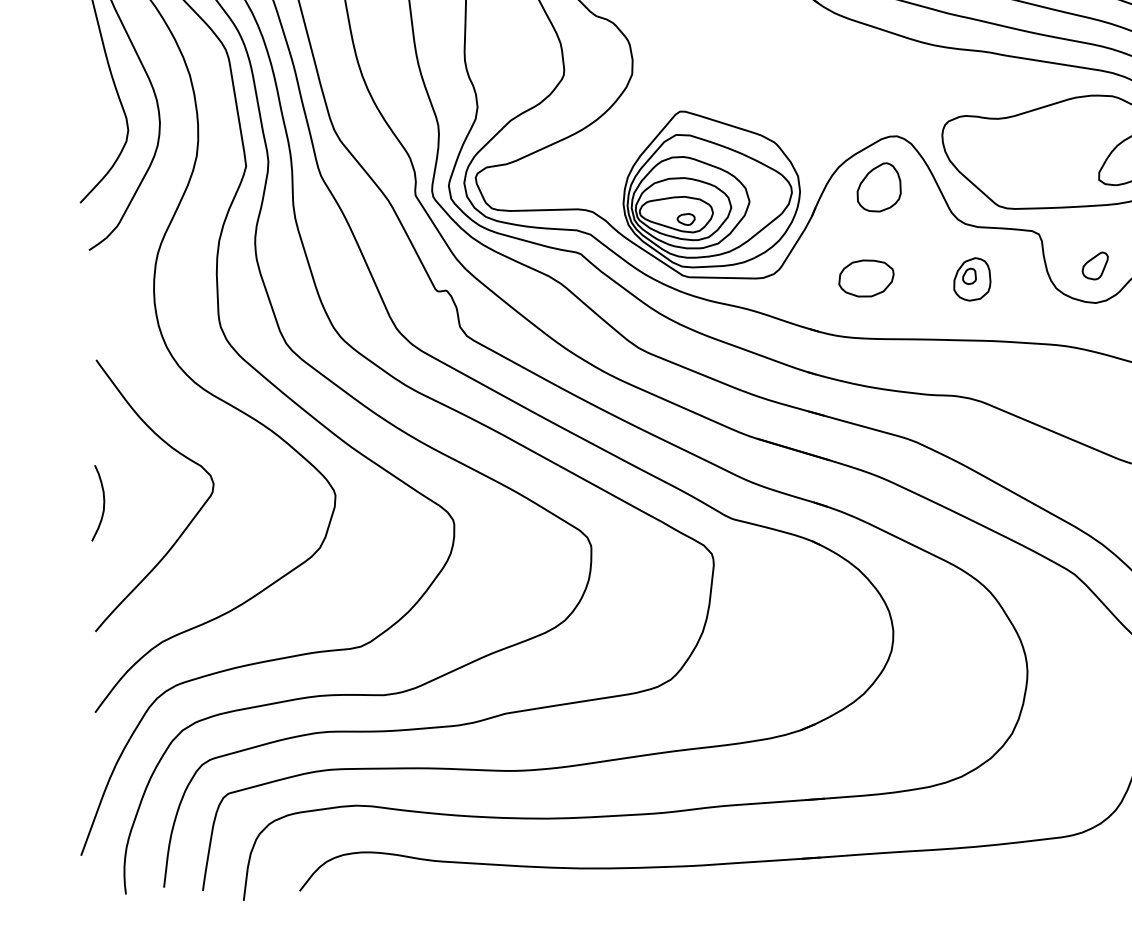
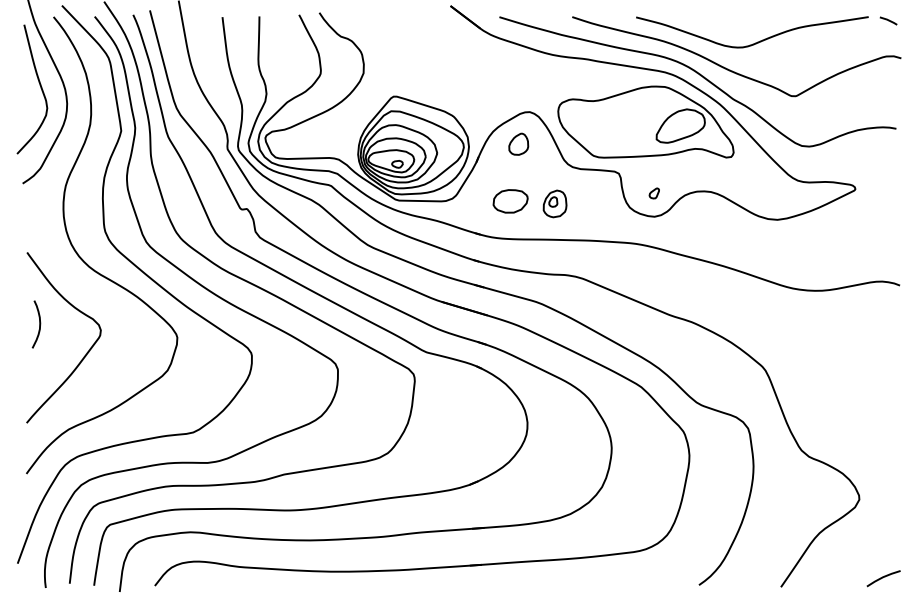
part: (878, 187) -> (518, 144), size x0.7
part: (1095, 265) -> (654, 193), size x0.6
part: (971, 278) -> (554, 203), moved
curve: (103, 503) -> (39, 324), moved

